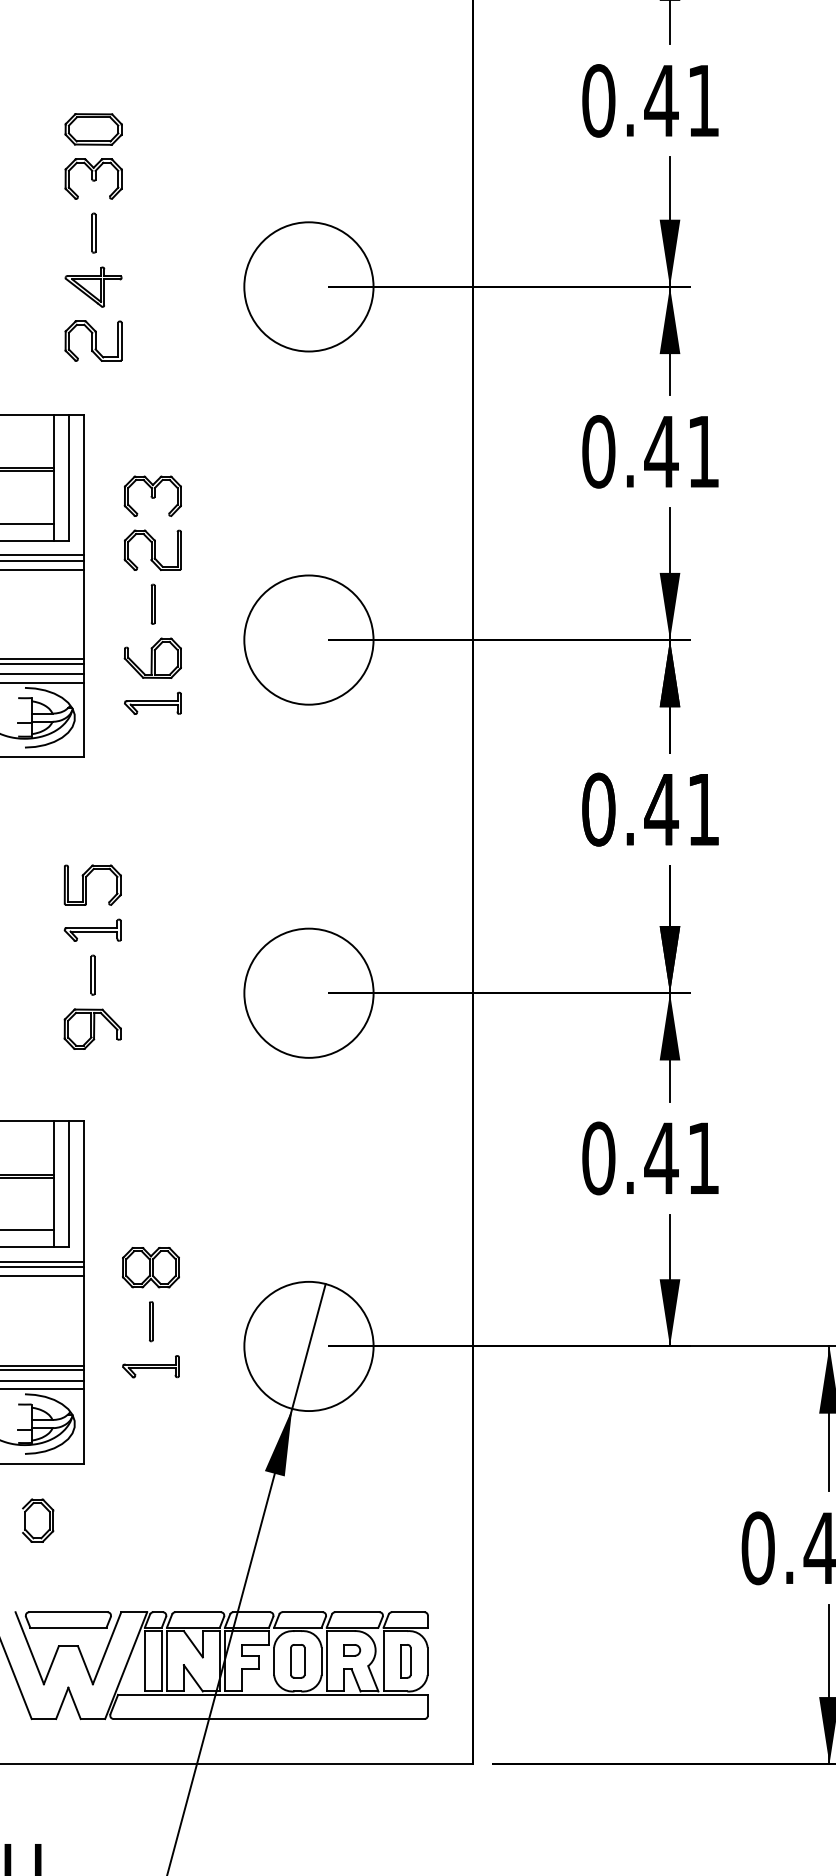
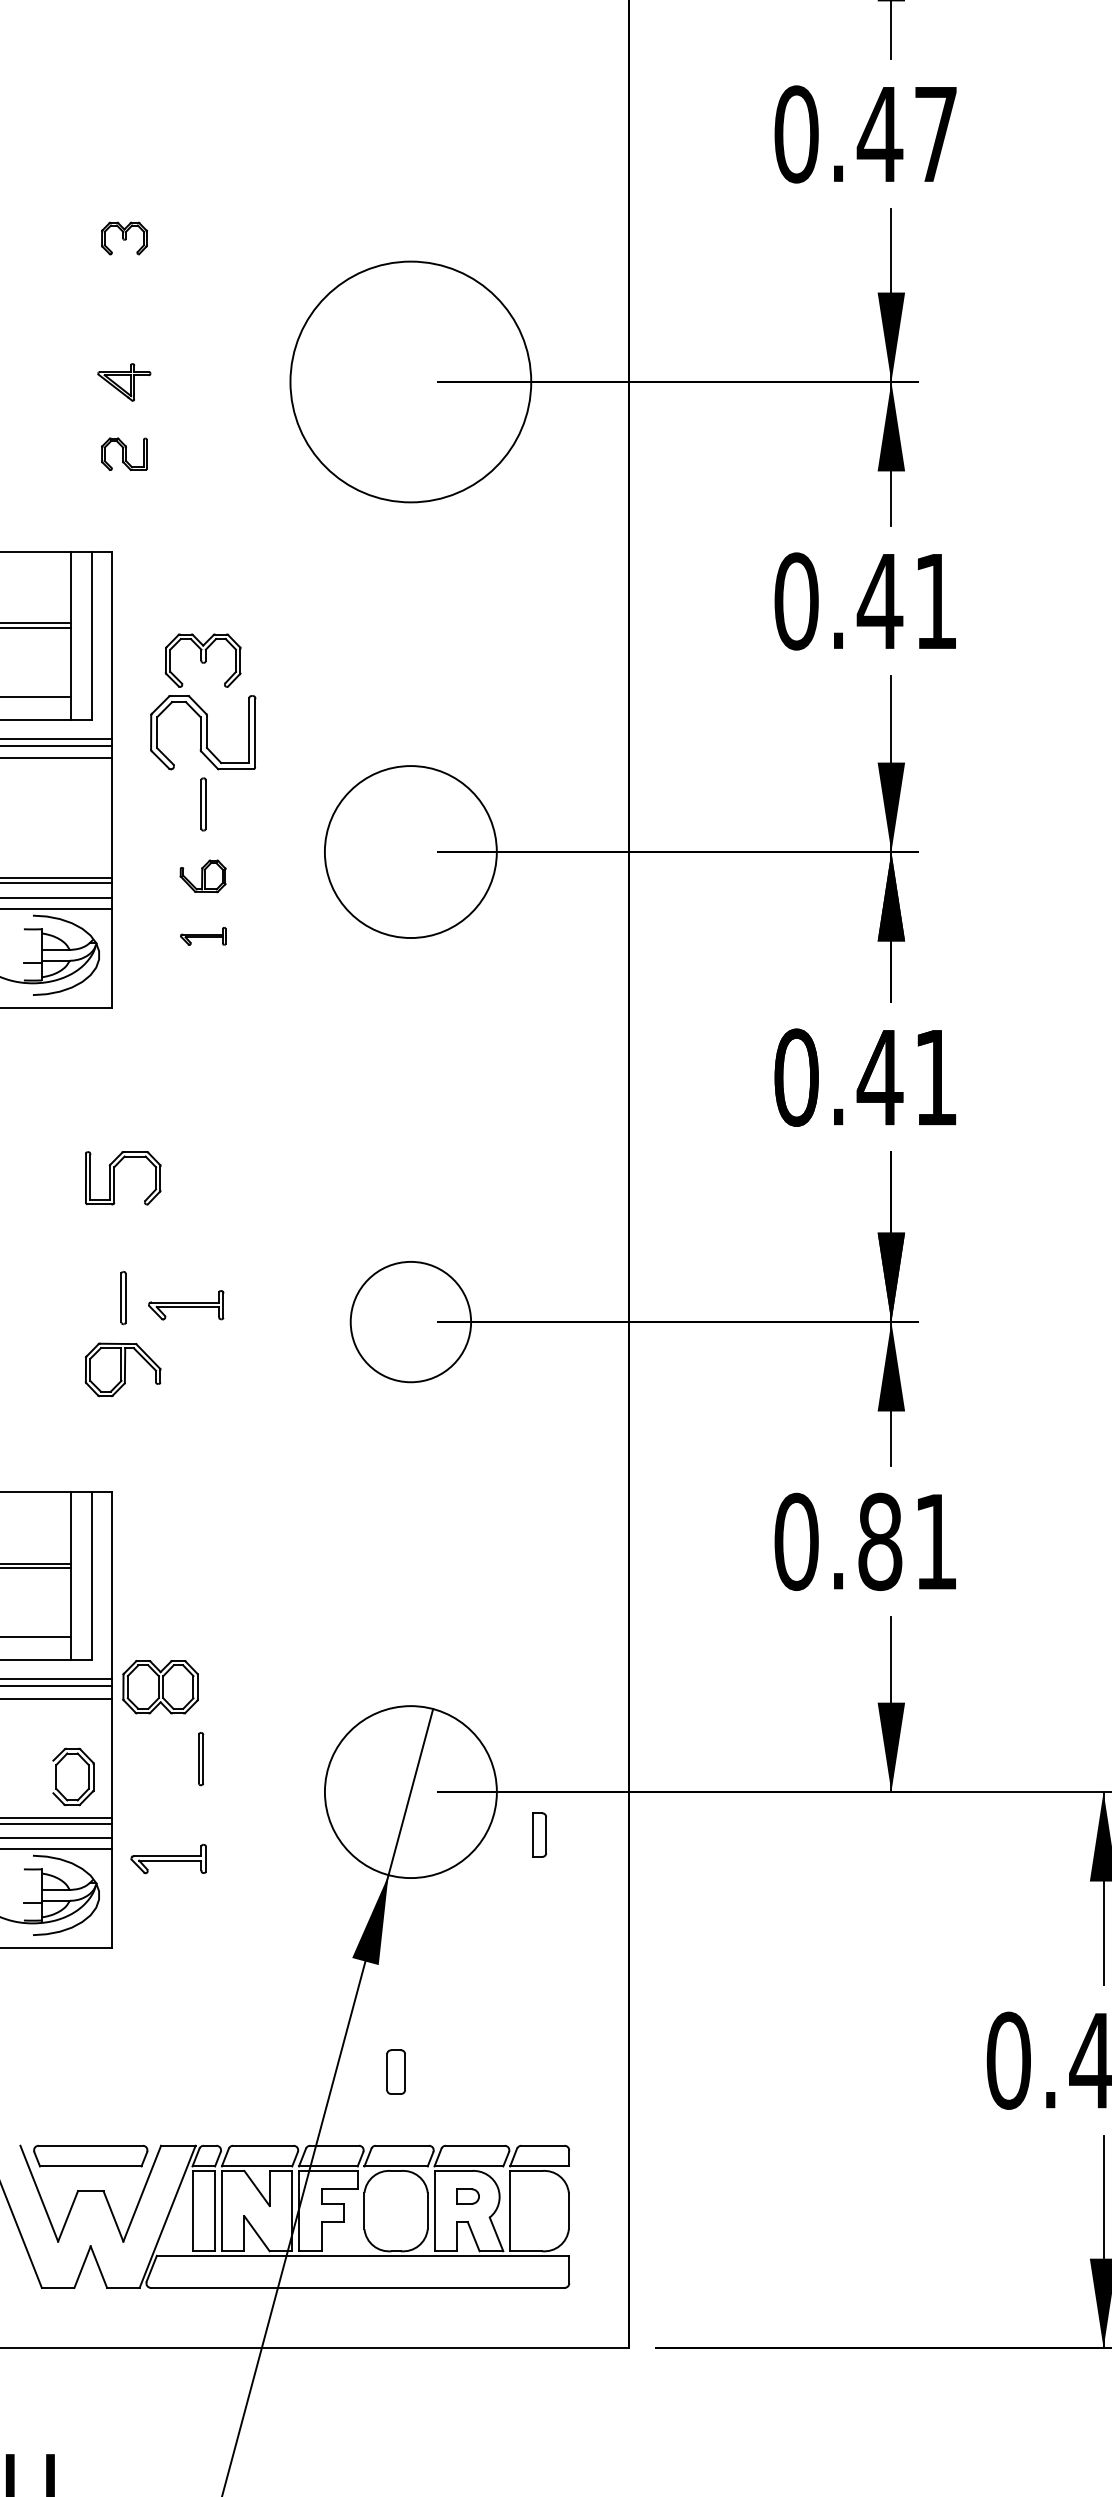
text: (703, 100) -> (935, 134), 0.41 -> 0.47
part: (93, 129) -> (124, 172), removed
part: (93, 179) -> (124, 238), size x0.6
part: (93, 233) -> (124, 310), removed
circle: (308, 286) -> (410, 381), size x1.4
part: (93, 287) -> (124, 382), size x0.7
part: (93, 341) -> (124, 454), size x0.6
part: (152, 550) -> (202, 732), size x1.4
part: (152, 658) -> (202, 876), size x0.6
part: (153, 703) -> (203, 936), size x0.6
part: (93, 930) -> (186, 1305), moved
circle: (308, 993) -> (410, 1322), size x0.7
text: (661, 1158) -> (879, 1541), 0.41 -> 0.81
part: (150, 1267) -> (160, 1687), moved
part: (150, 1366) -> (168, 1858), moved
part: (38, 1520) -> (73, 1776), moved
part: (297, 1660) -> (395, 2071), moved
part: (405, 1660) -> (539, 1834), moved

